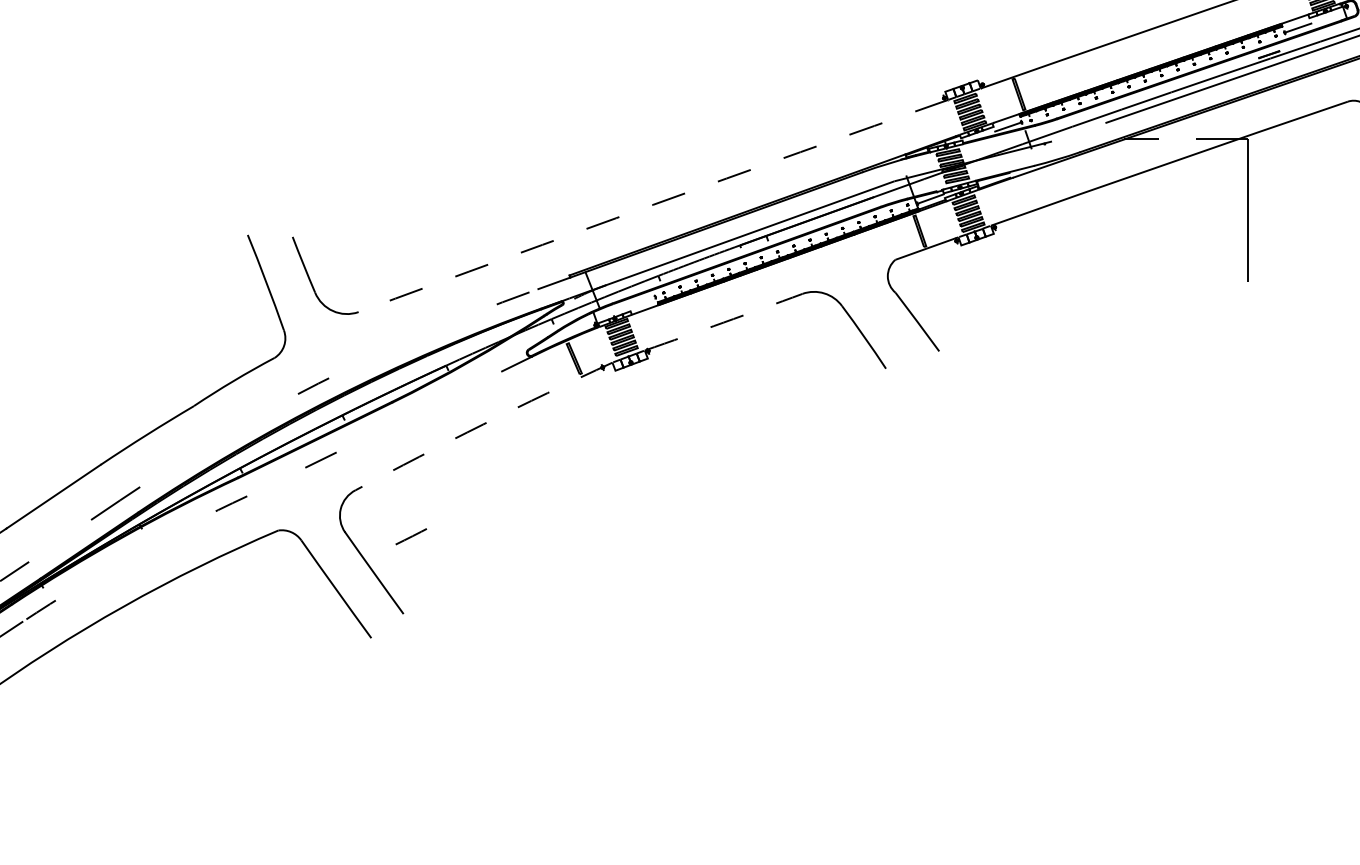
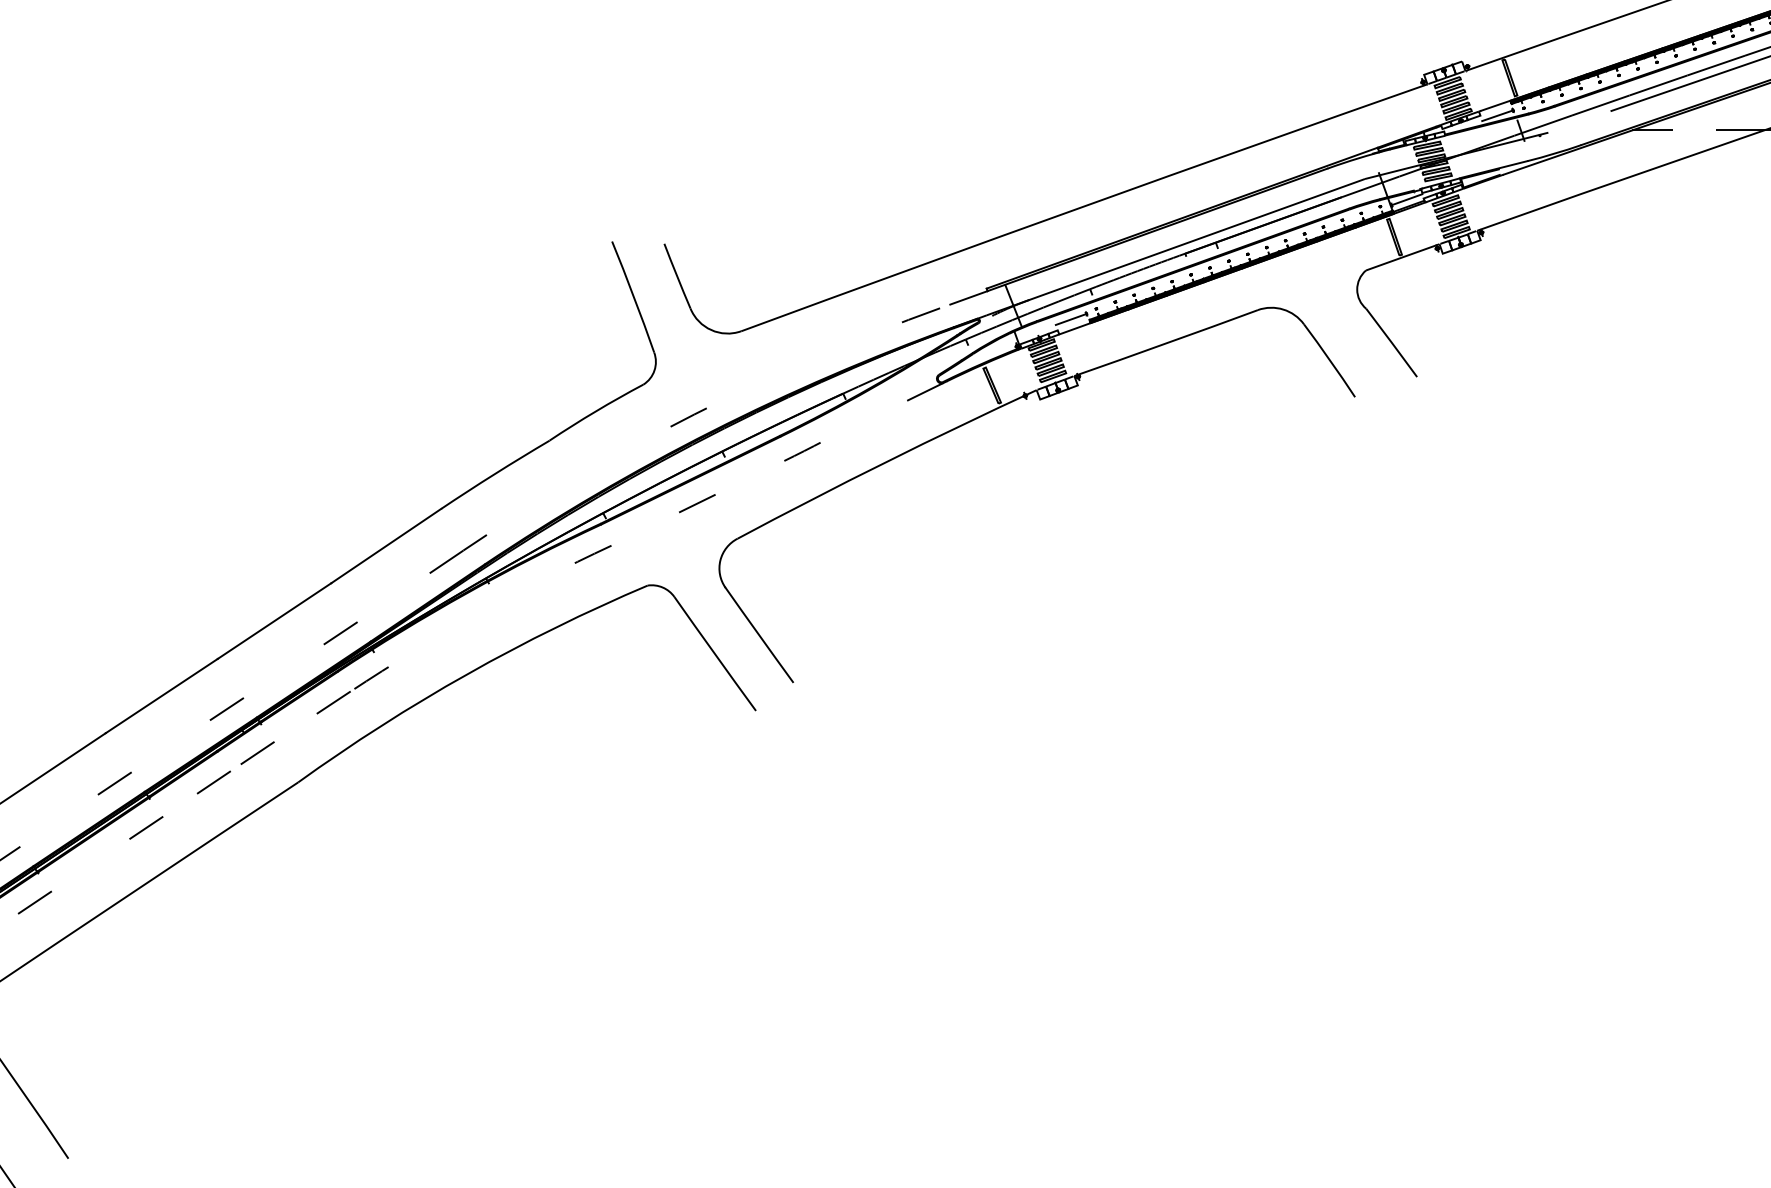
arc: (652, 204) -> (1083, 206), dashed -> solid
line: (641, 301) -> (1070, 318), added
arc: (723, 322) -> (1166, 343), dashed -> solid
arc: (483, 424) -> (886, 462), dashed -> solid
line: (411, 536) -> (802, 451), moved

